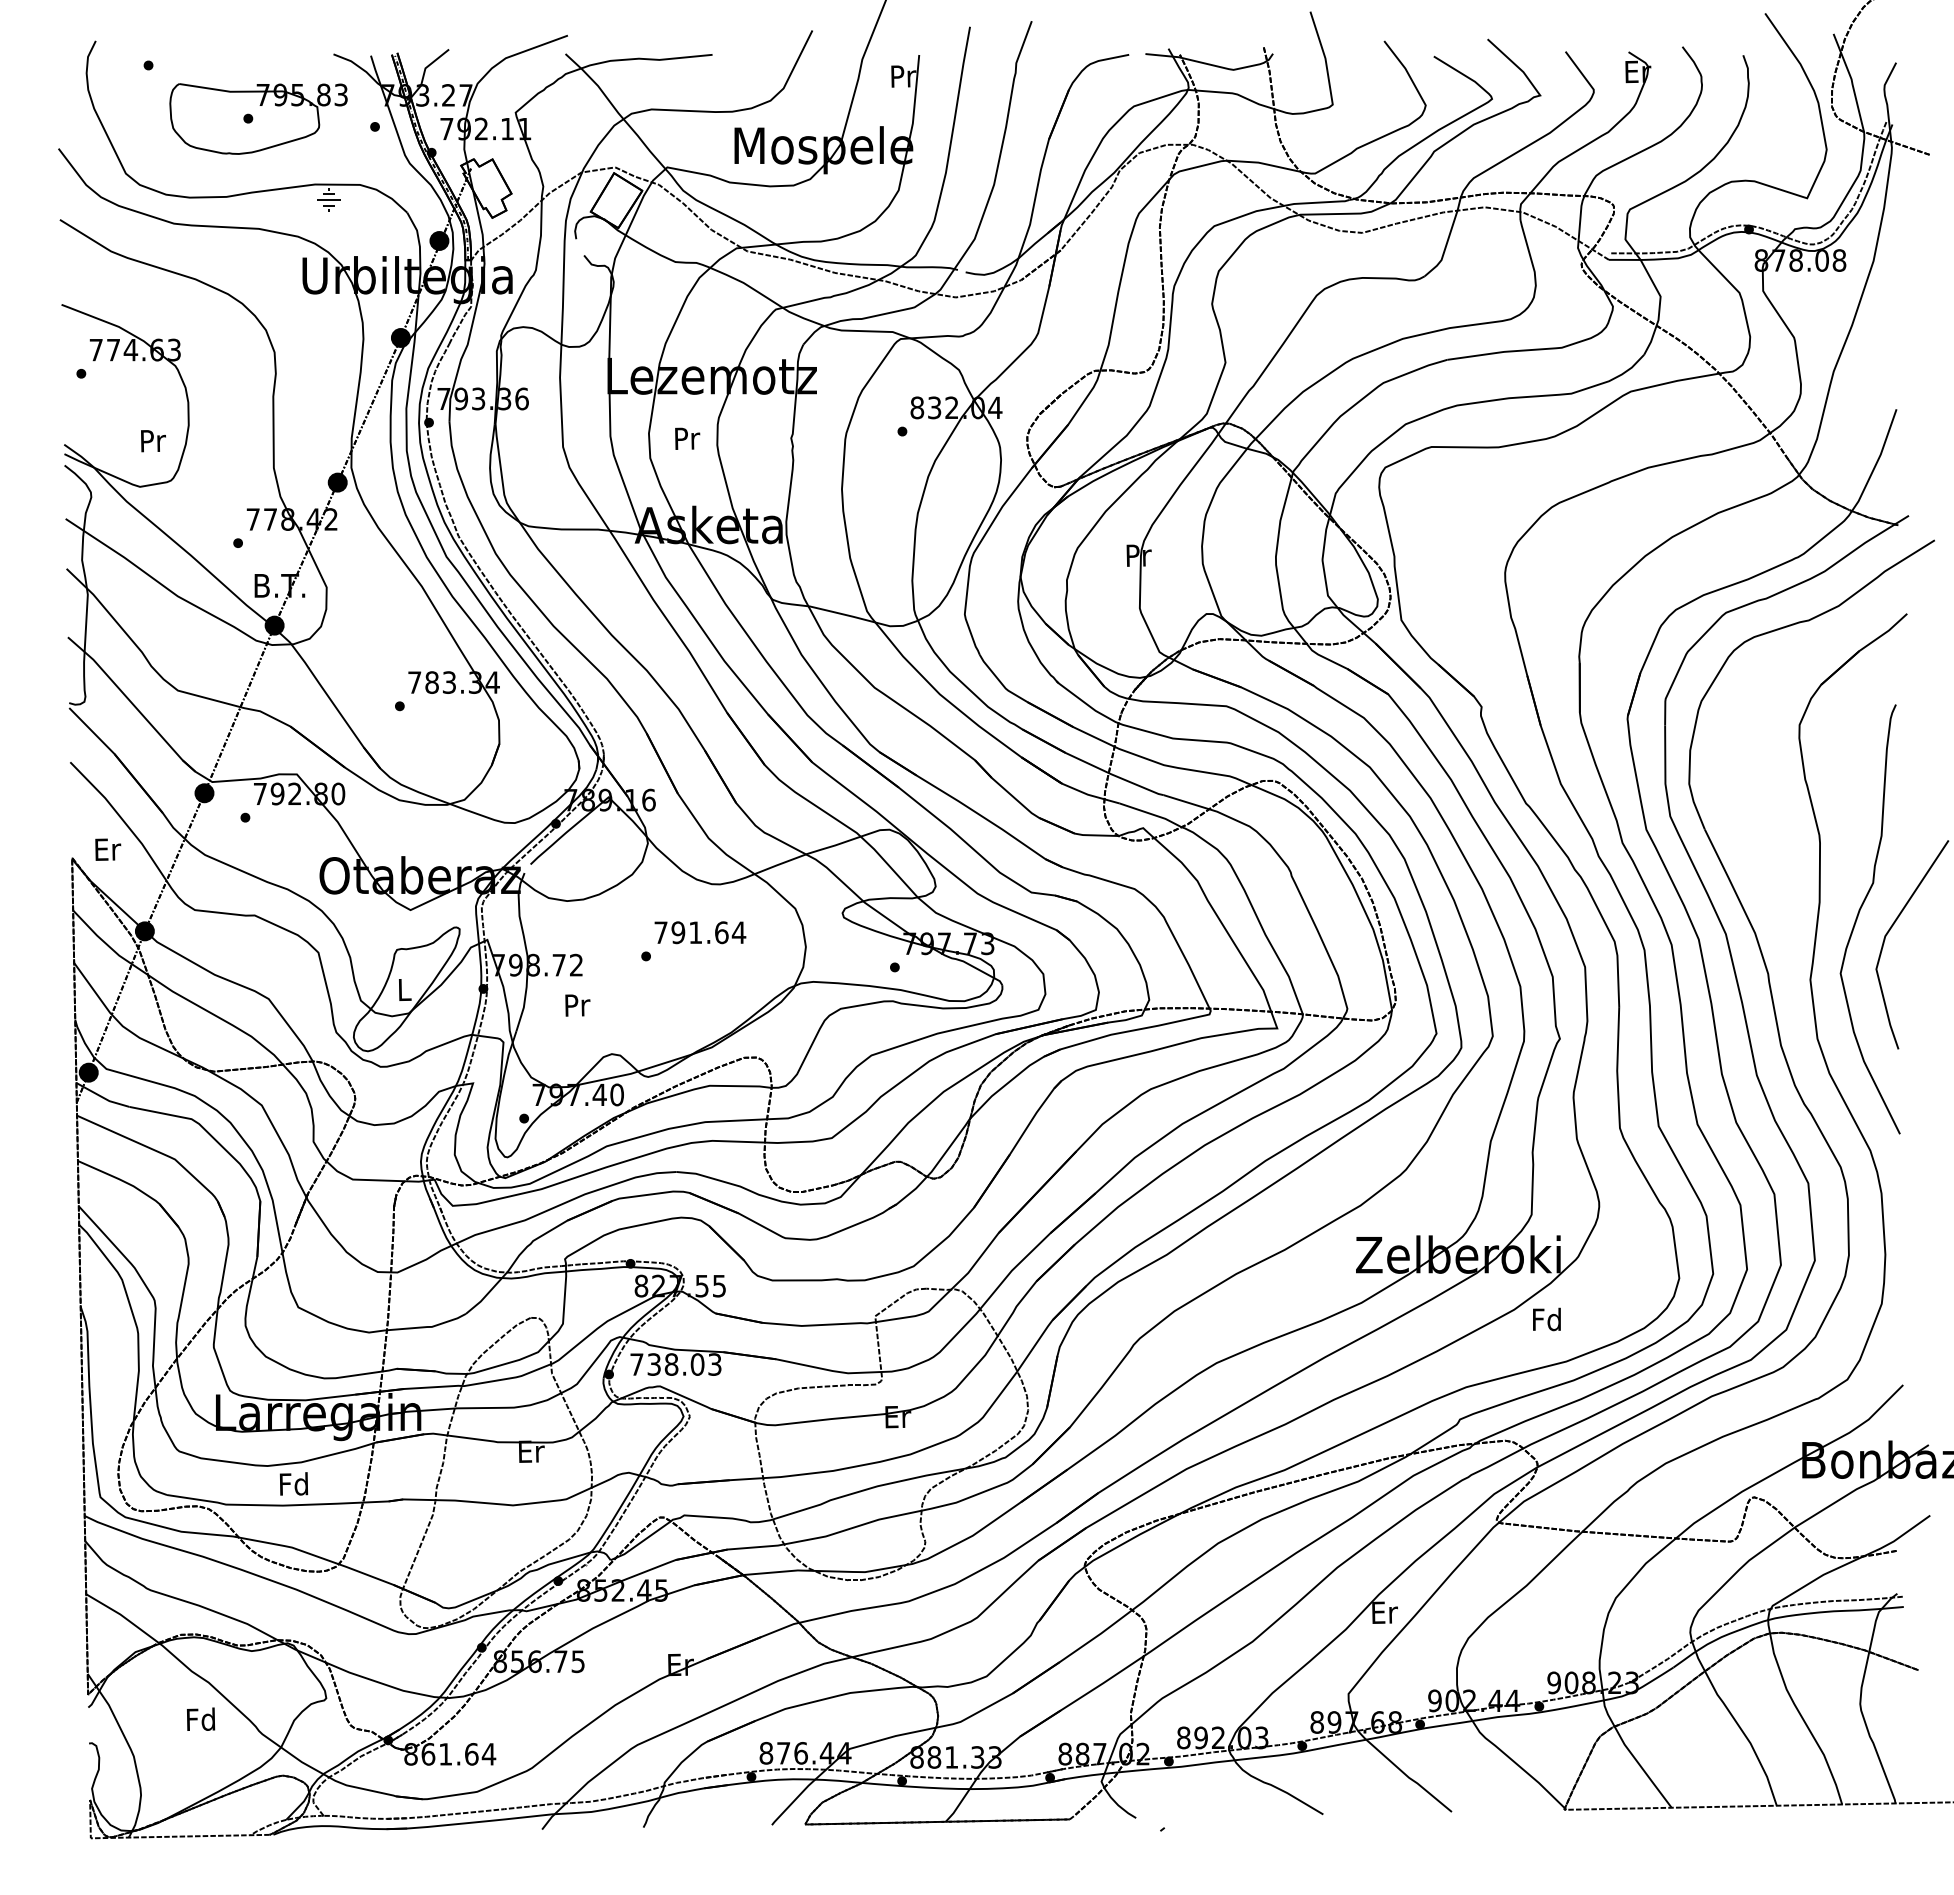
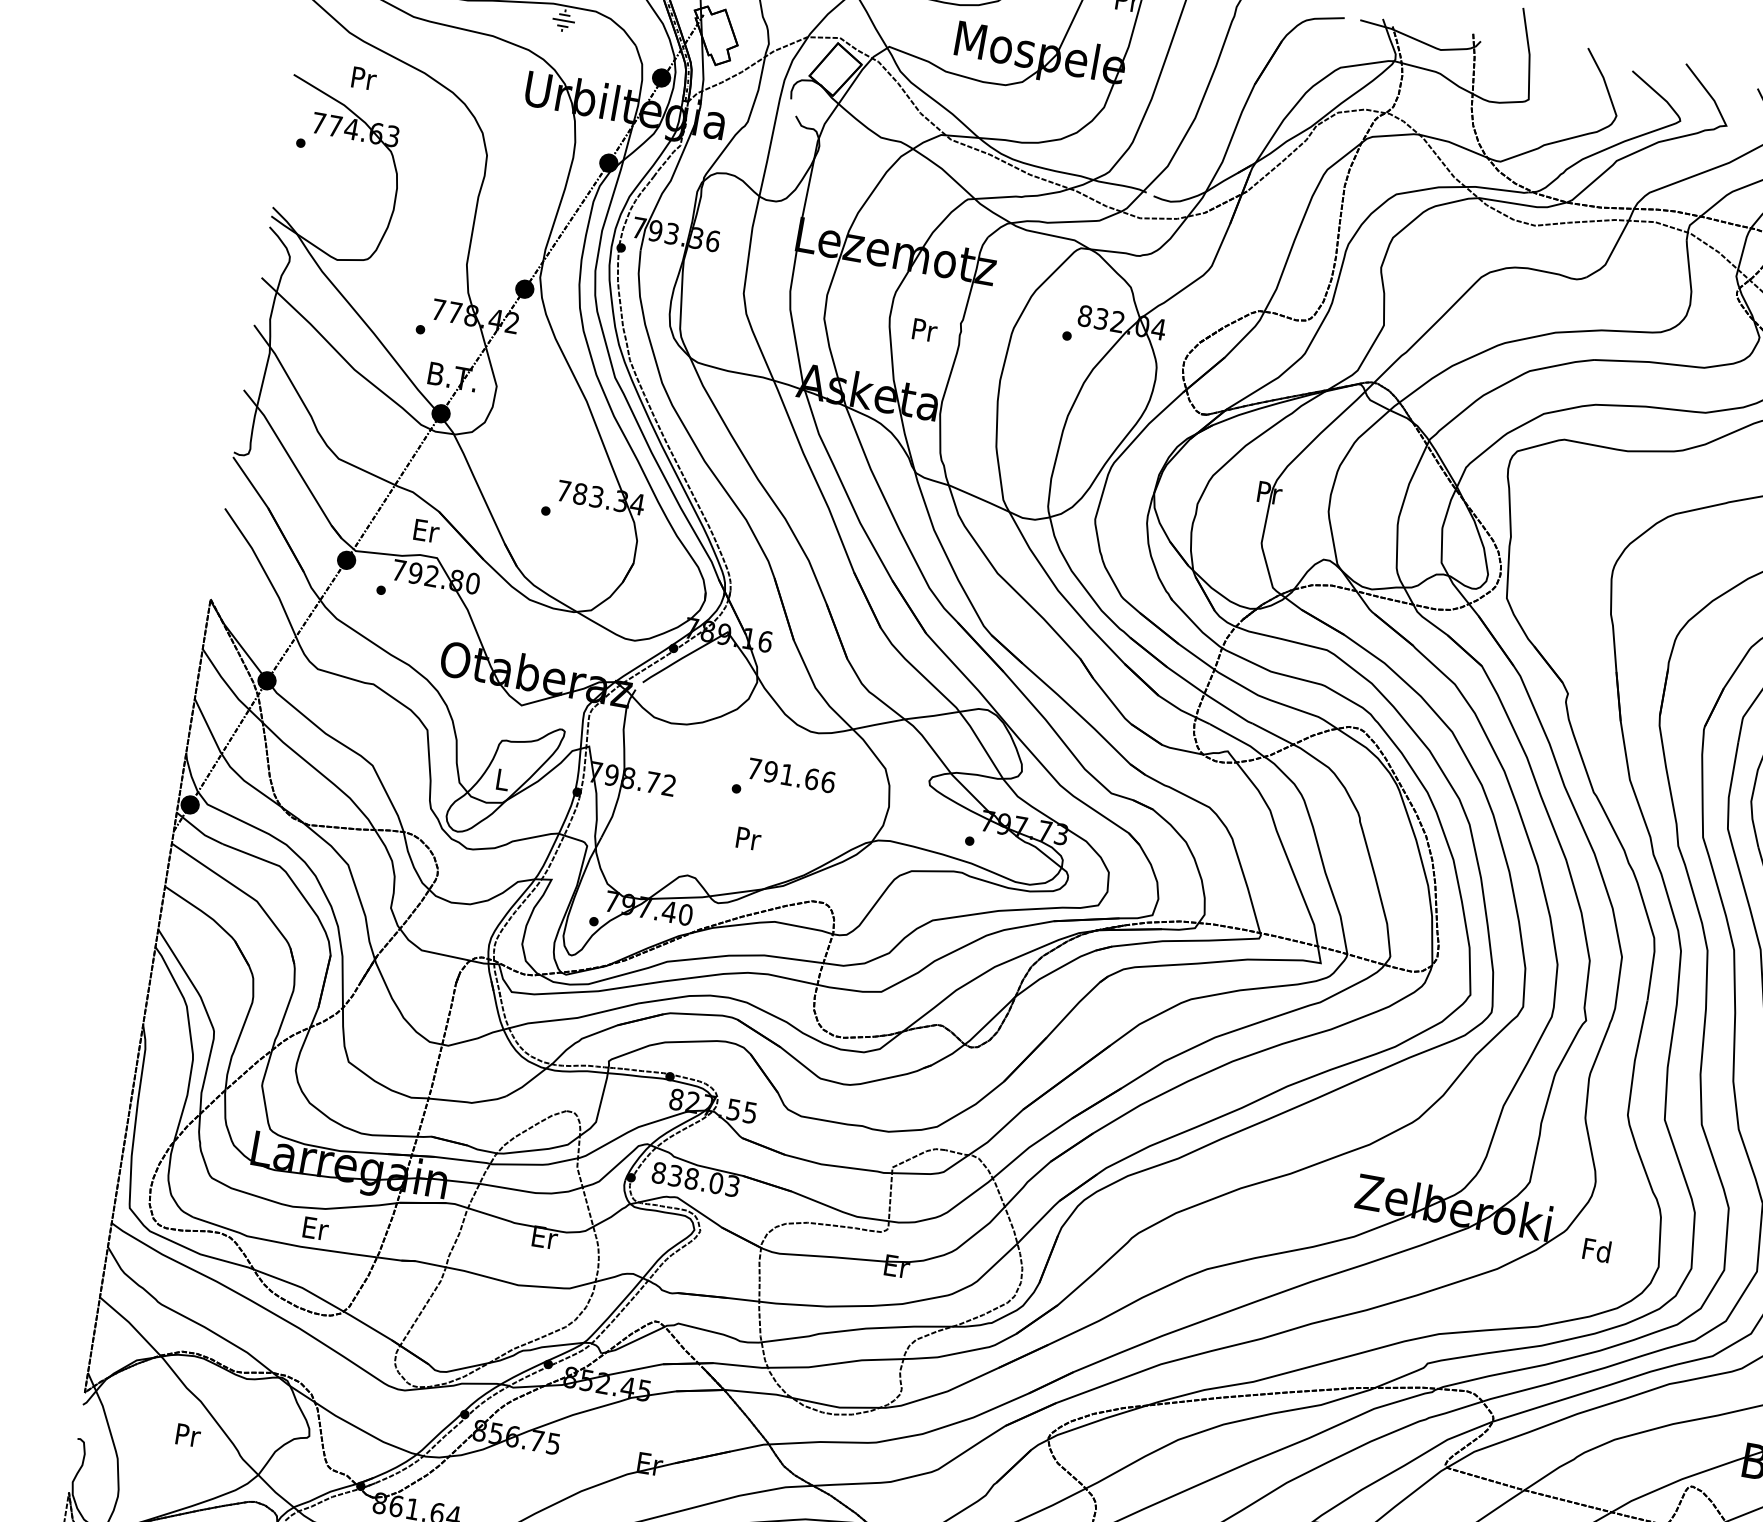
text: (687, 438) -> (924, 330), moved
text: (153, 441) -> (364, 79), moved
text: (108, 849) -> (426, 531), moved
text: (738, 932) -> (827, 781), 791.64 -> 791.66
text: (577, 1005) -> (748, 838), moved
text: (1546, 1319) -> (1596, 1250), moved
text: (636, 1364) -> (658, 1172), 738.03 -> 838.03
text: (293, 1483) -> (314, 1227), Fd -> Er
text: (200, 1718) -> (187, 1434), Fd -> Pr

